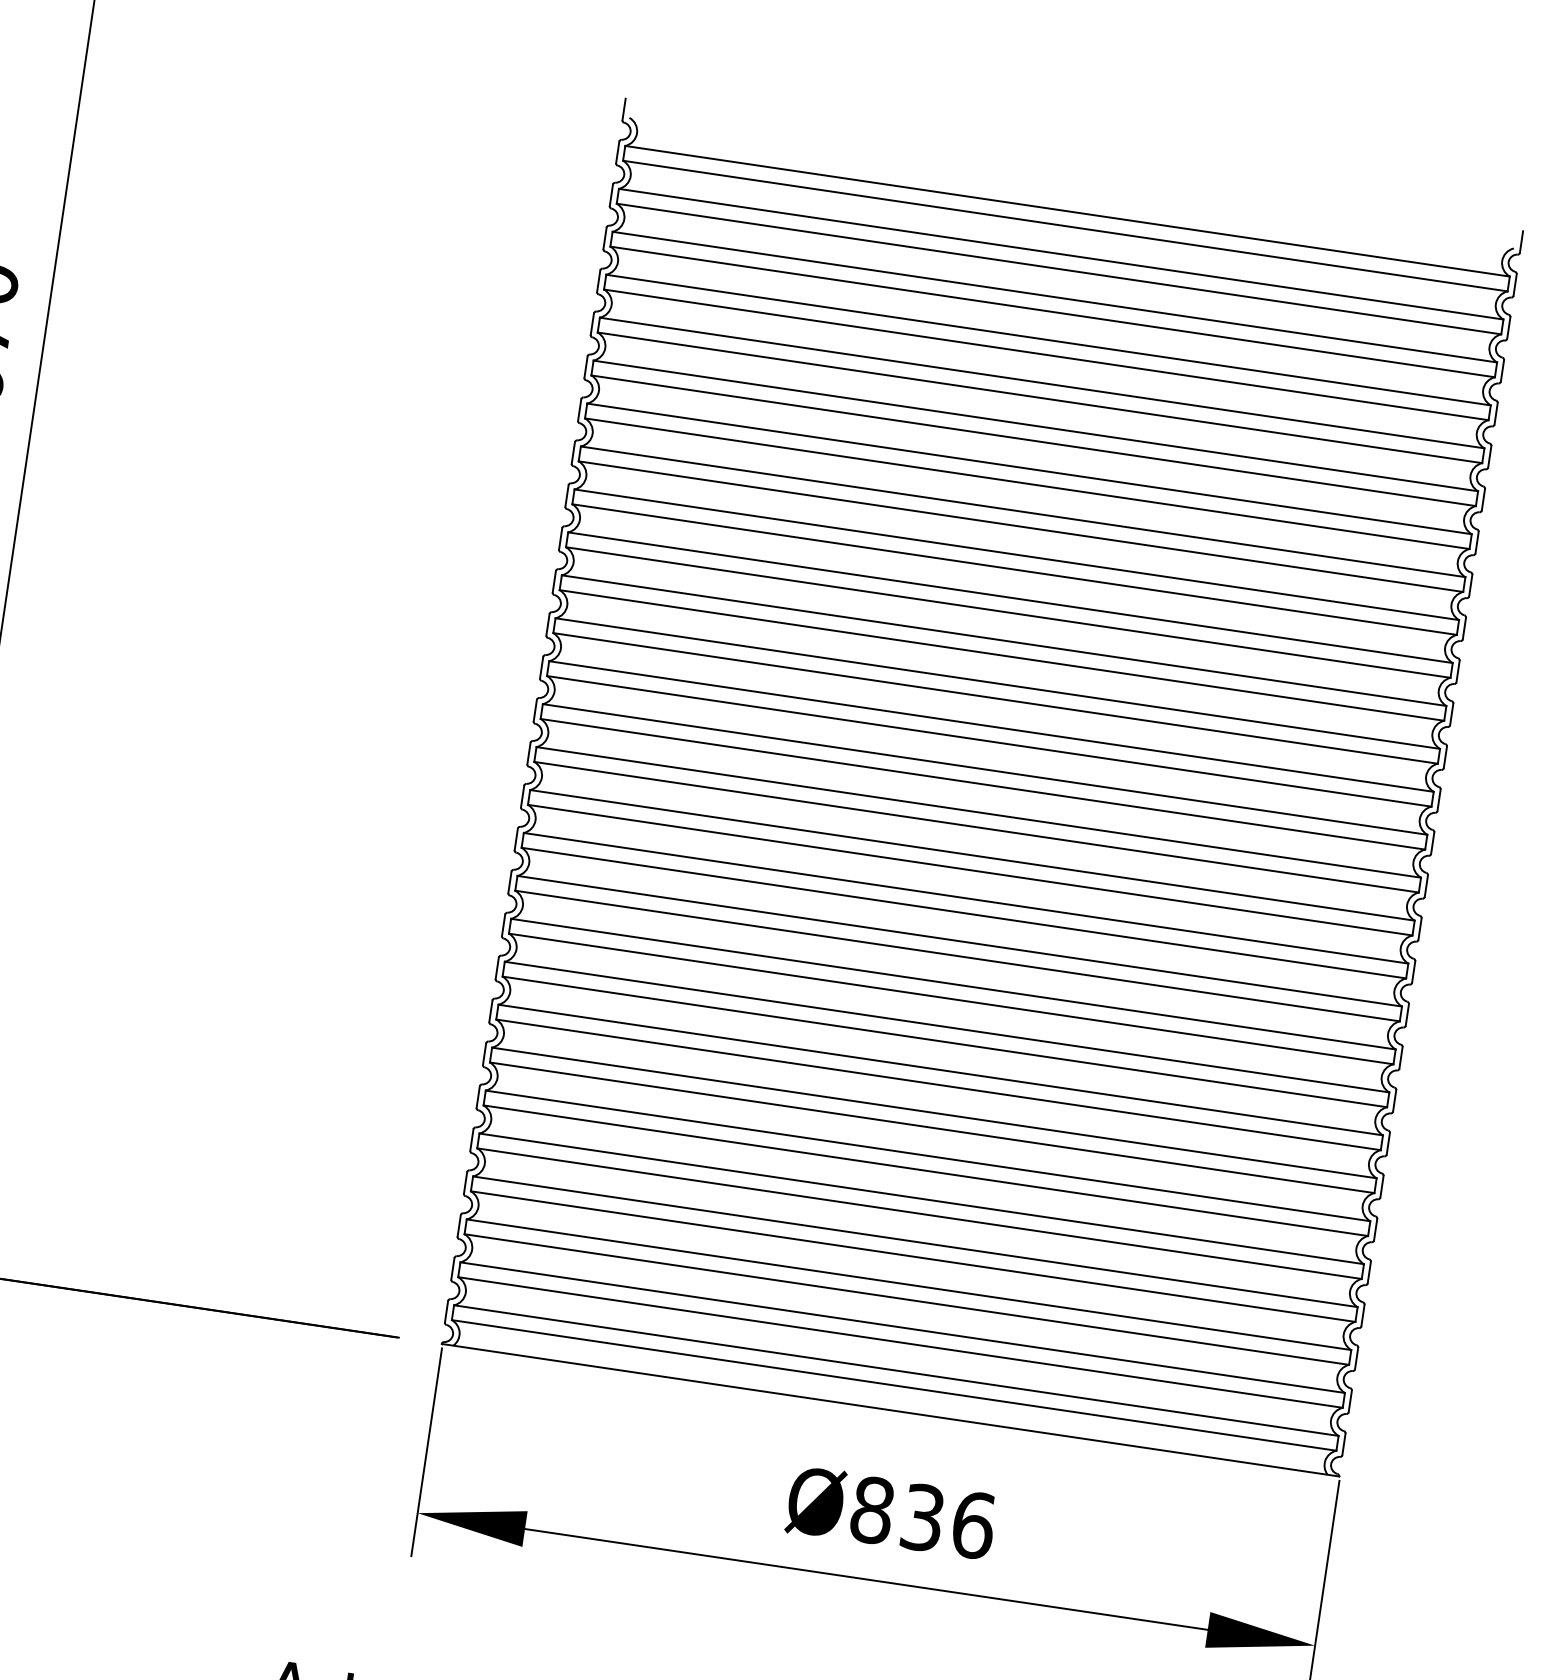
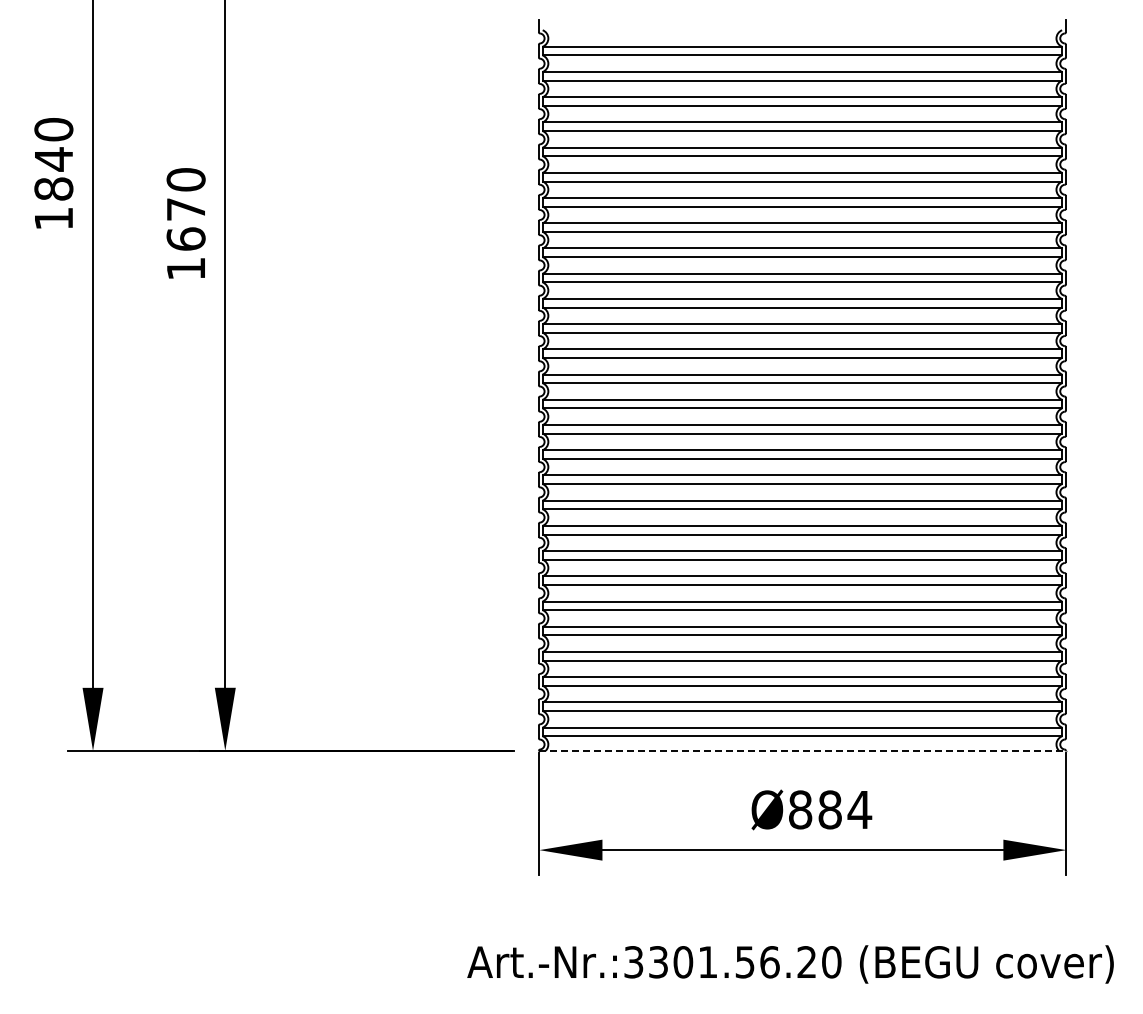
line: (890, 1409) -> (802, 750), solid -> dashed
text: (949, 1520) -> (845, 809), Ø836 -> Ø884

